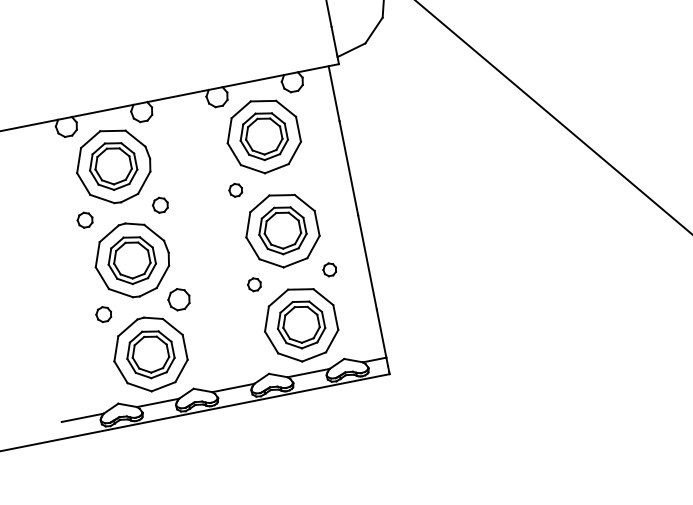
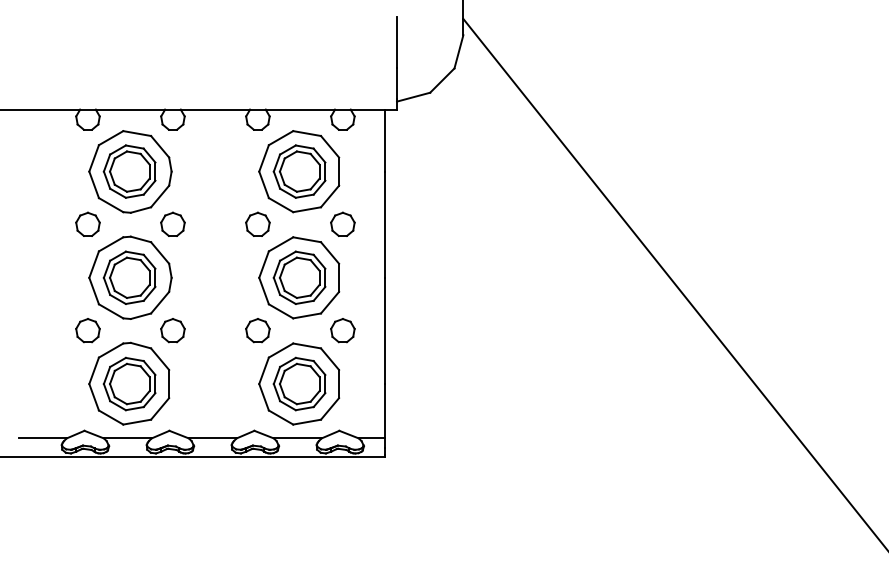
part: (310, 174) -> (342, 223), added
part: (235, 189) -> (257, 223), size x1.67
part: (159, 204) -> (172, 223), size x1.43
part: (84, 219) -> (87, 223), size x1.43
part: (329, 269) -> (342, 330), size x1.67
part: (254, 284) -> (257, 330), size x1.67
part: (103, 314) -> (87, 330), size x1.43

